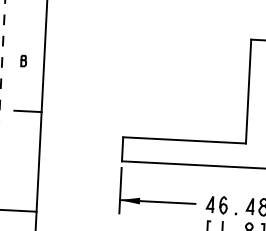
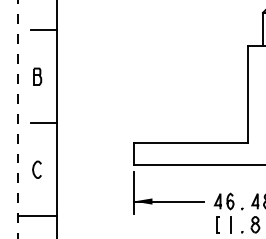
line: (32, 11) -> (43, 30), added
part: (23, 60) -> (37, 76), size x1.67
curve: (15, 159) -> (34, 168), added

